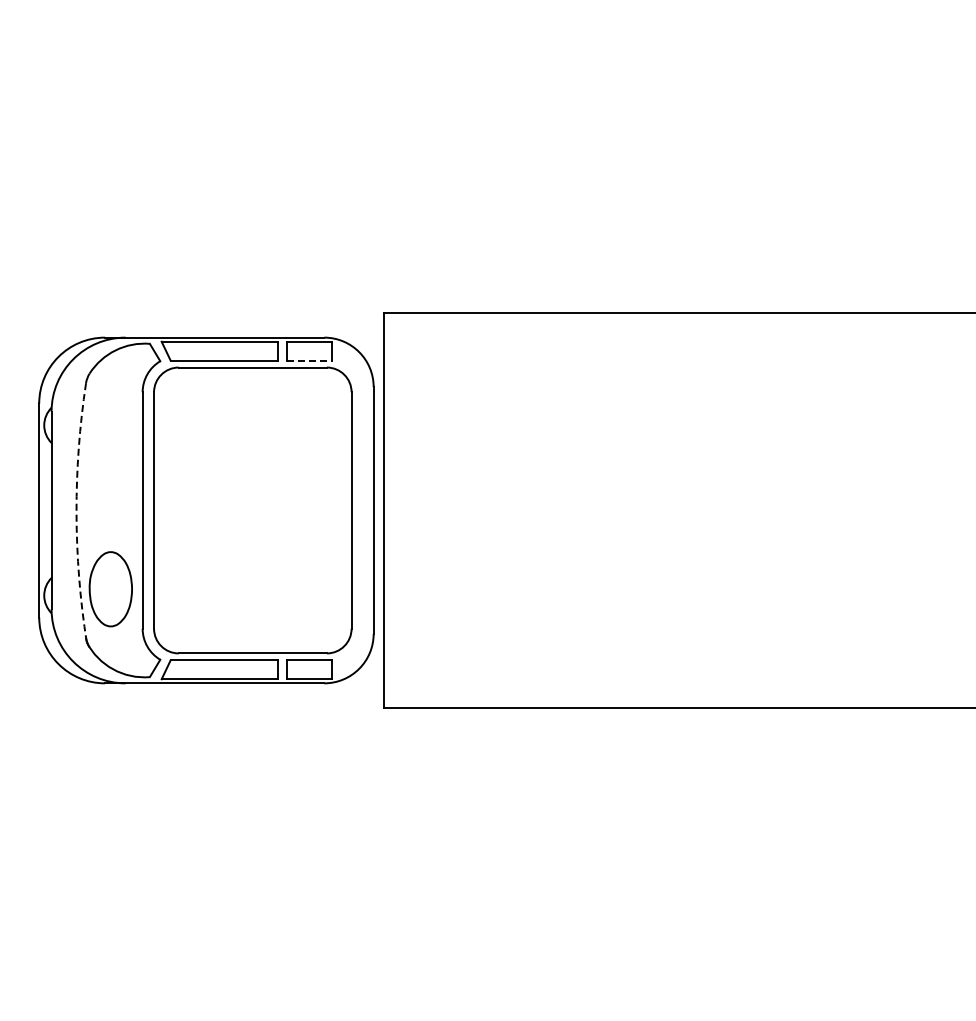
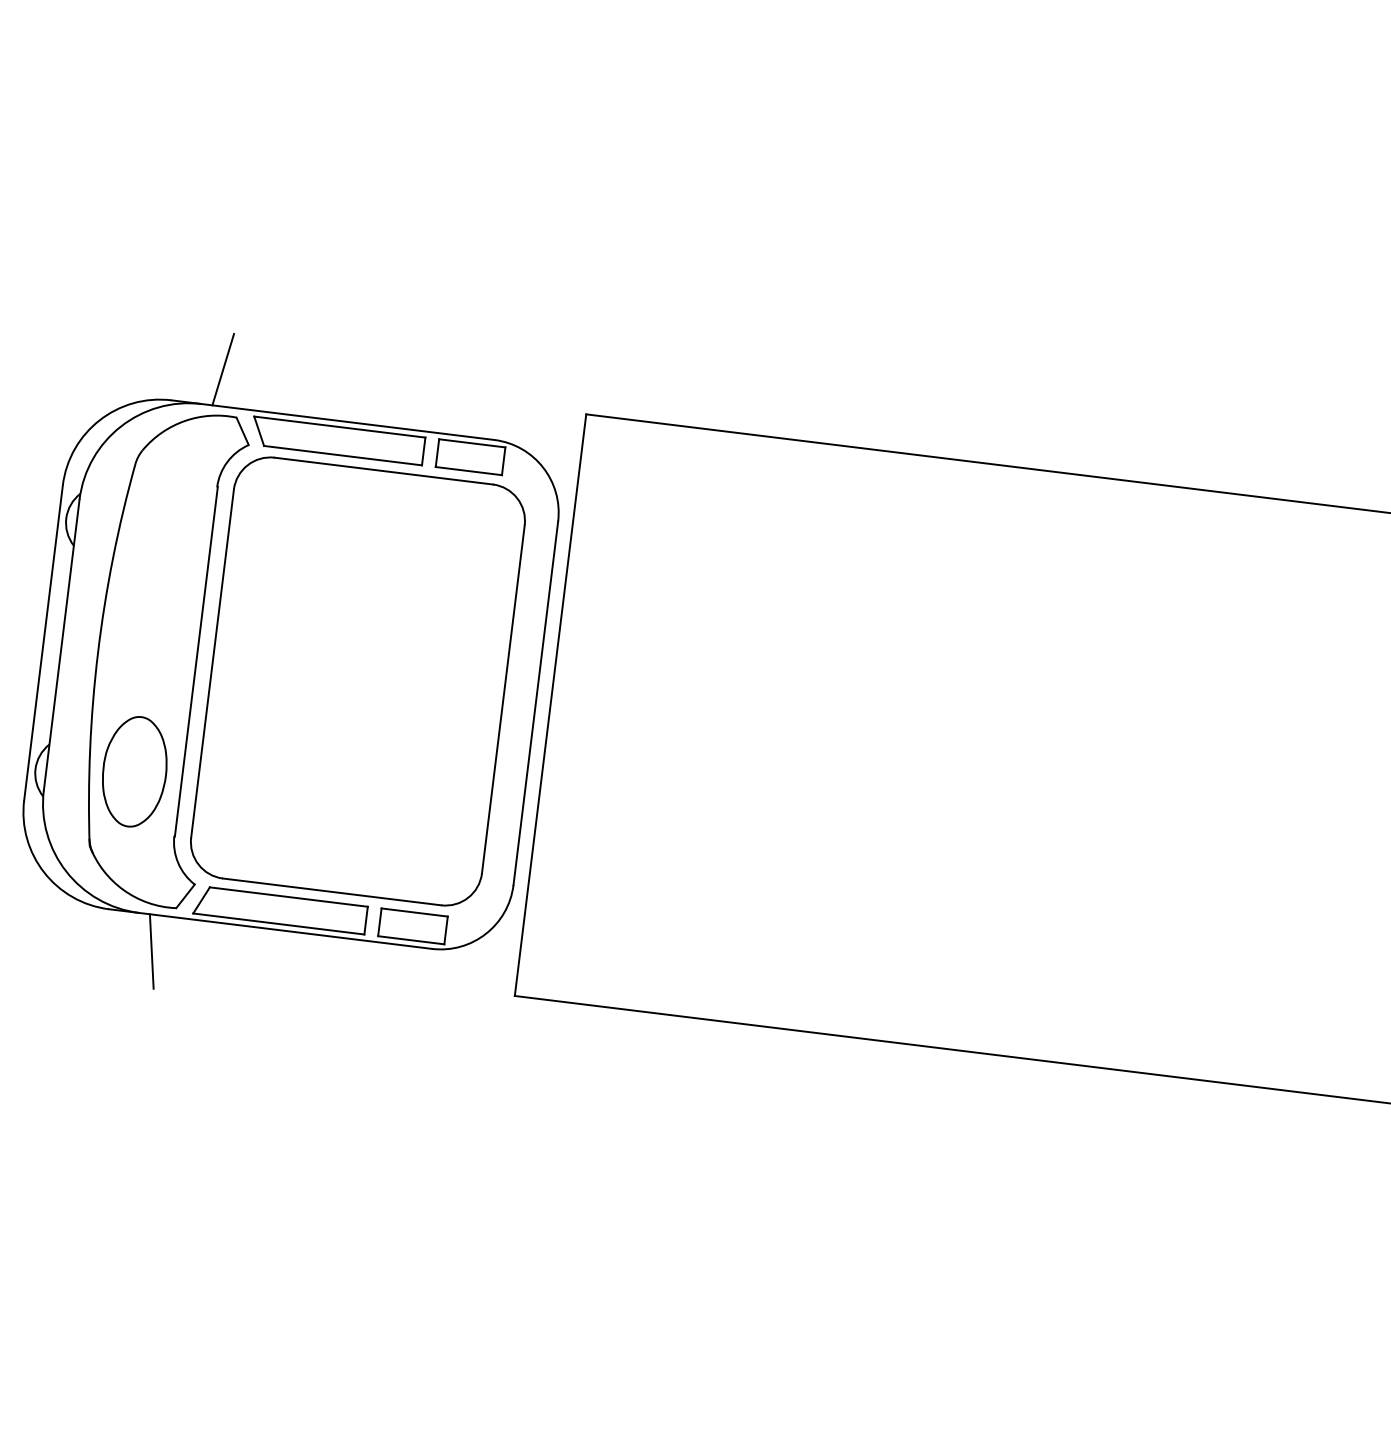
line: (136, 312) -> (222, 369), added
line: (310, 360) -> (469, 471), dashed -> solid
arc: (76, 512) -> (98, 652), dashed -> solid
line: (136, 707) -> (151, 950), added

